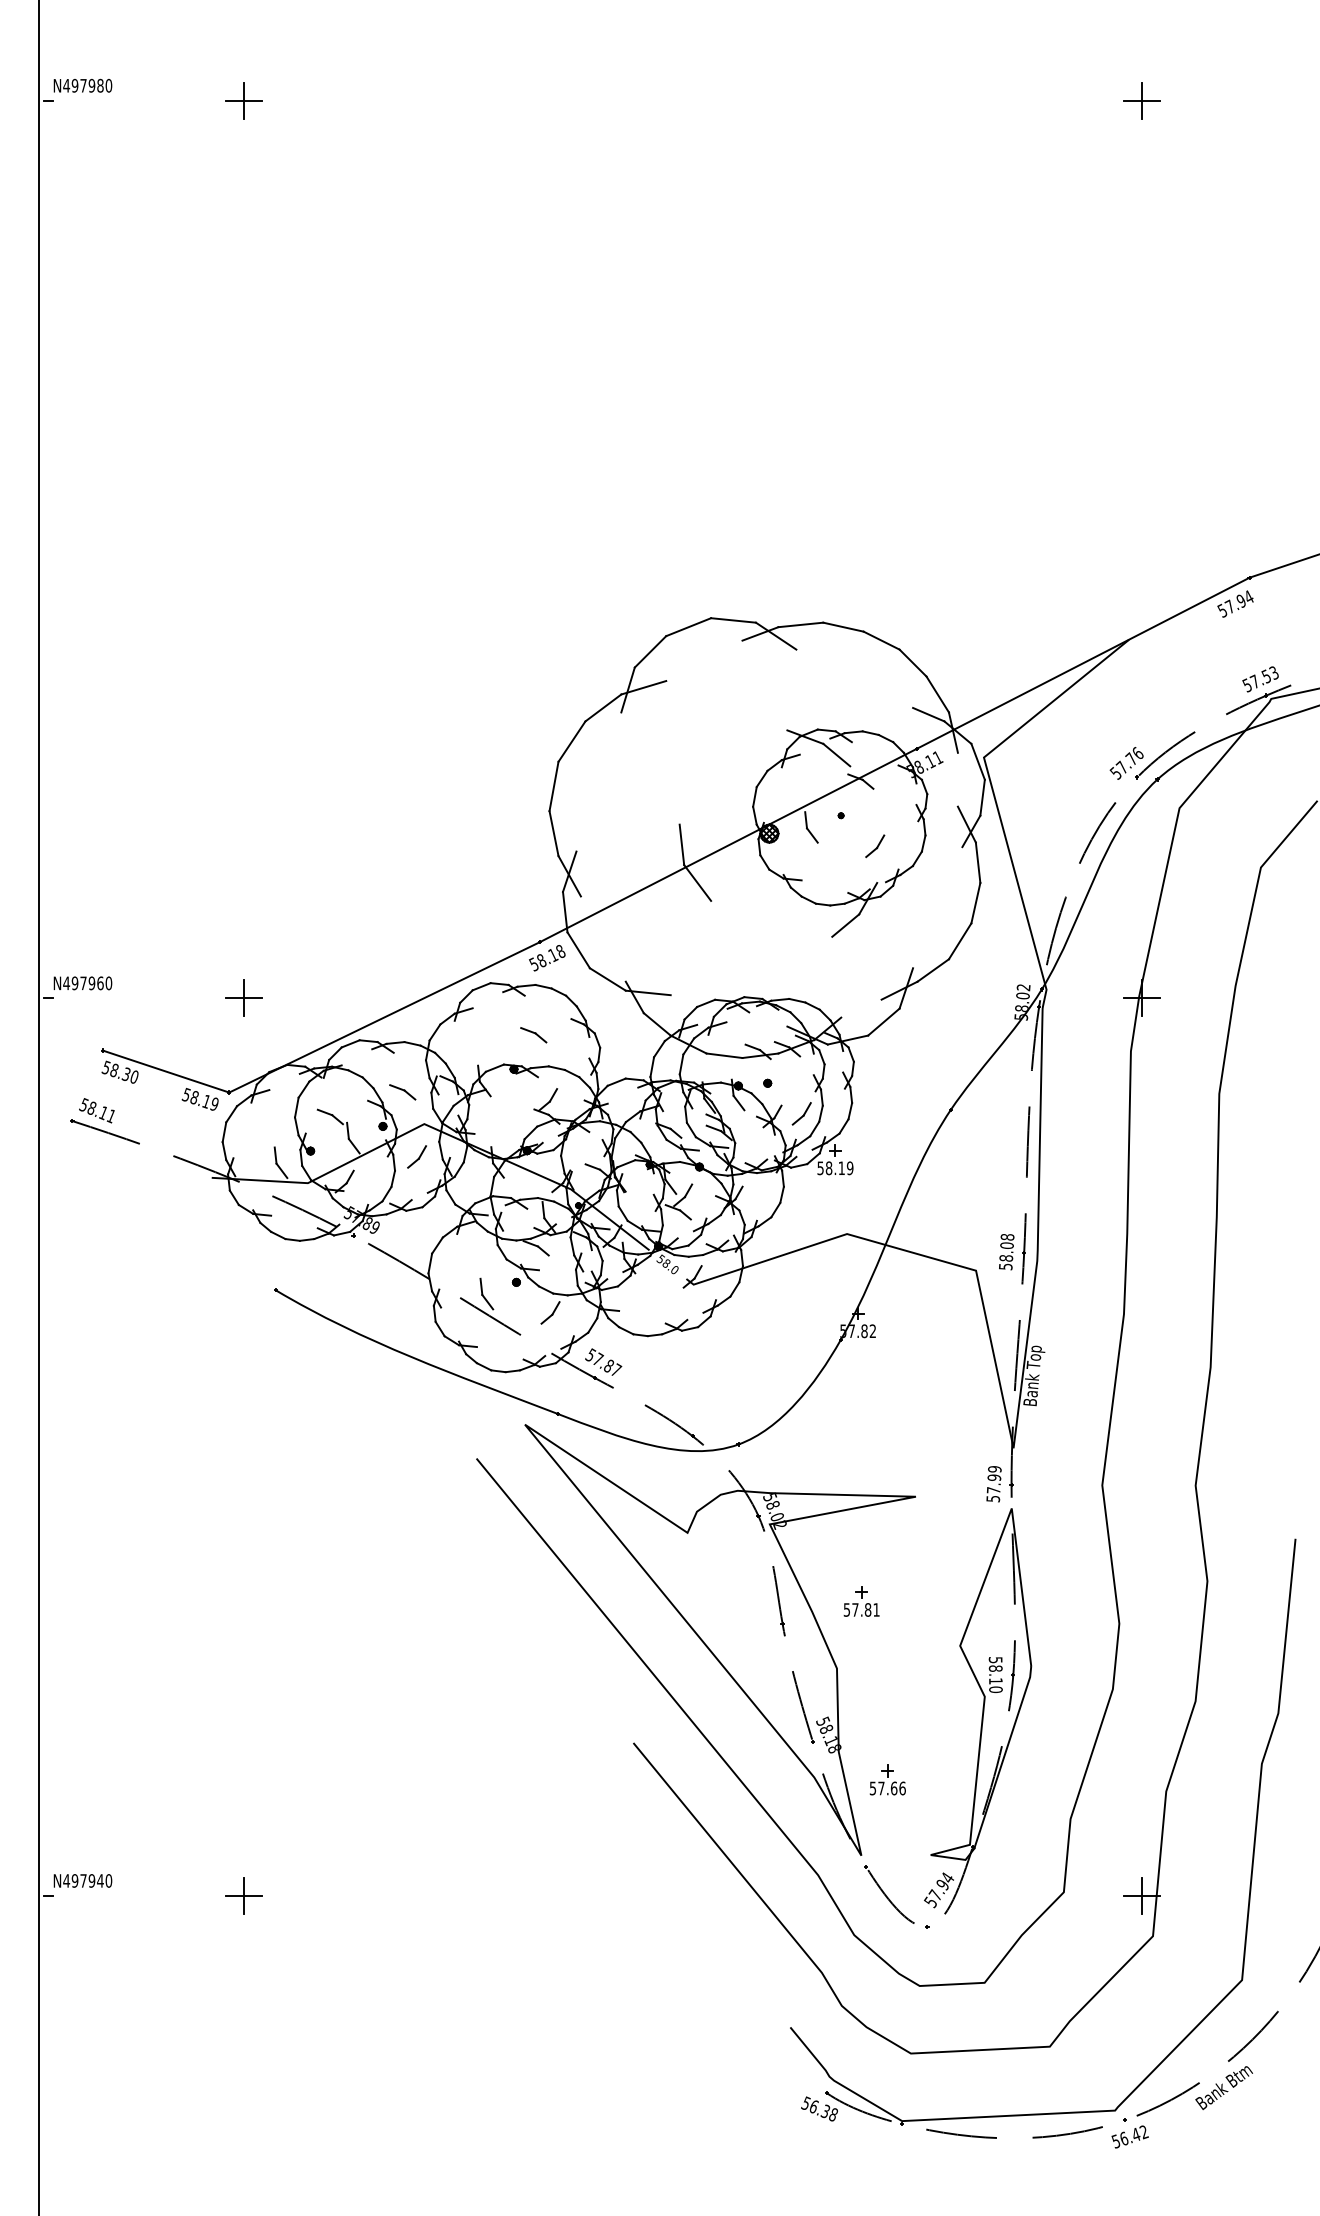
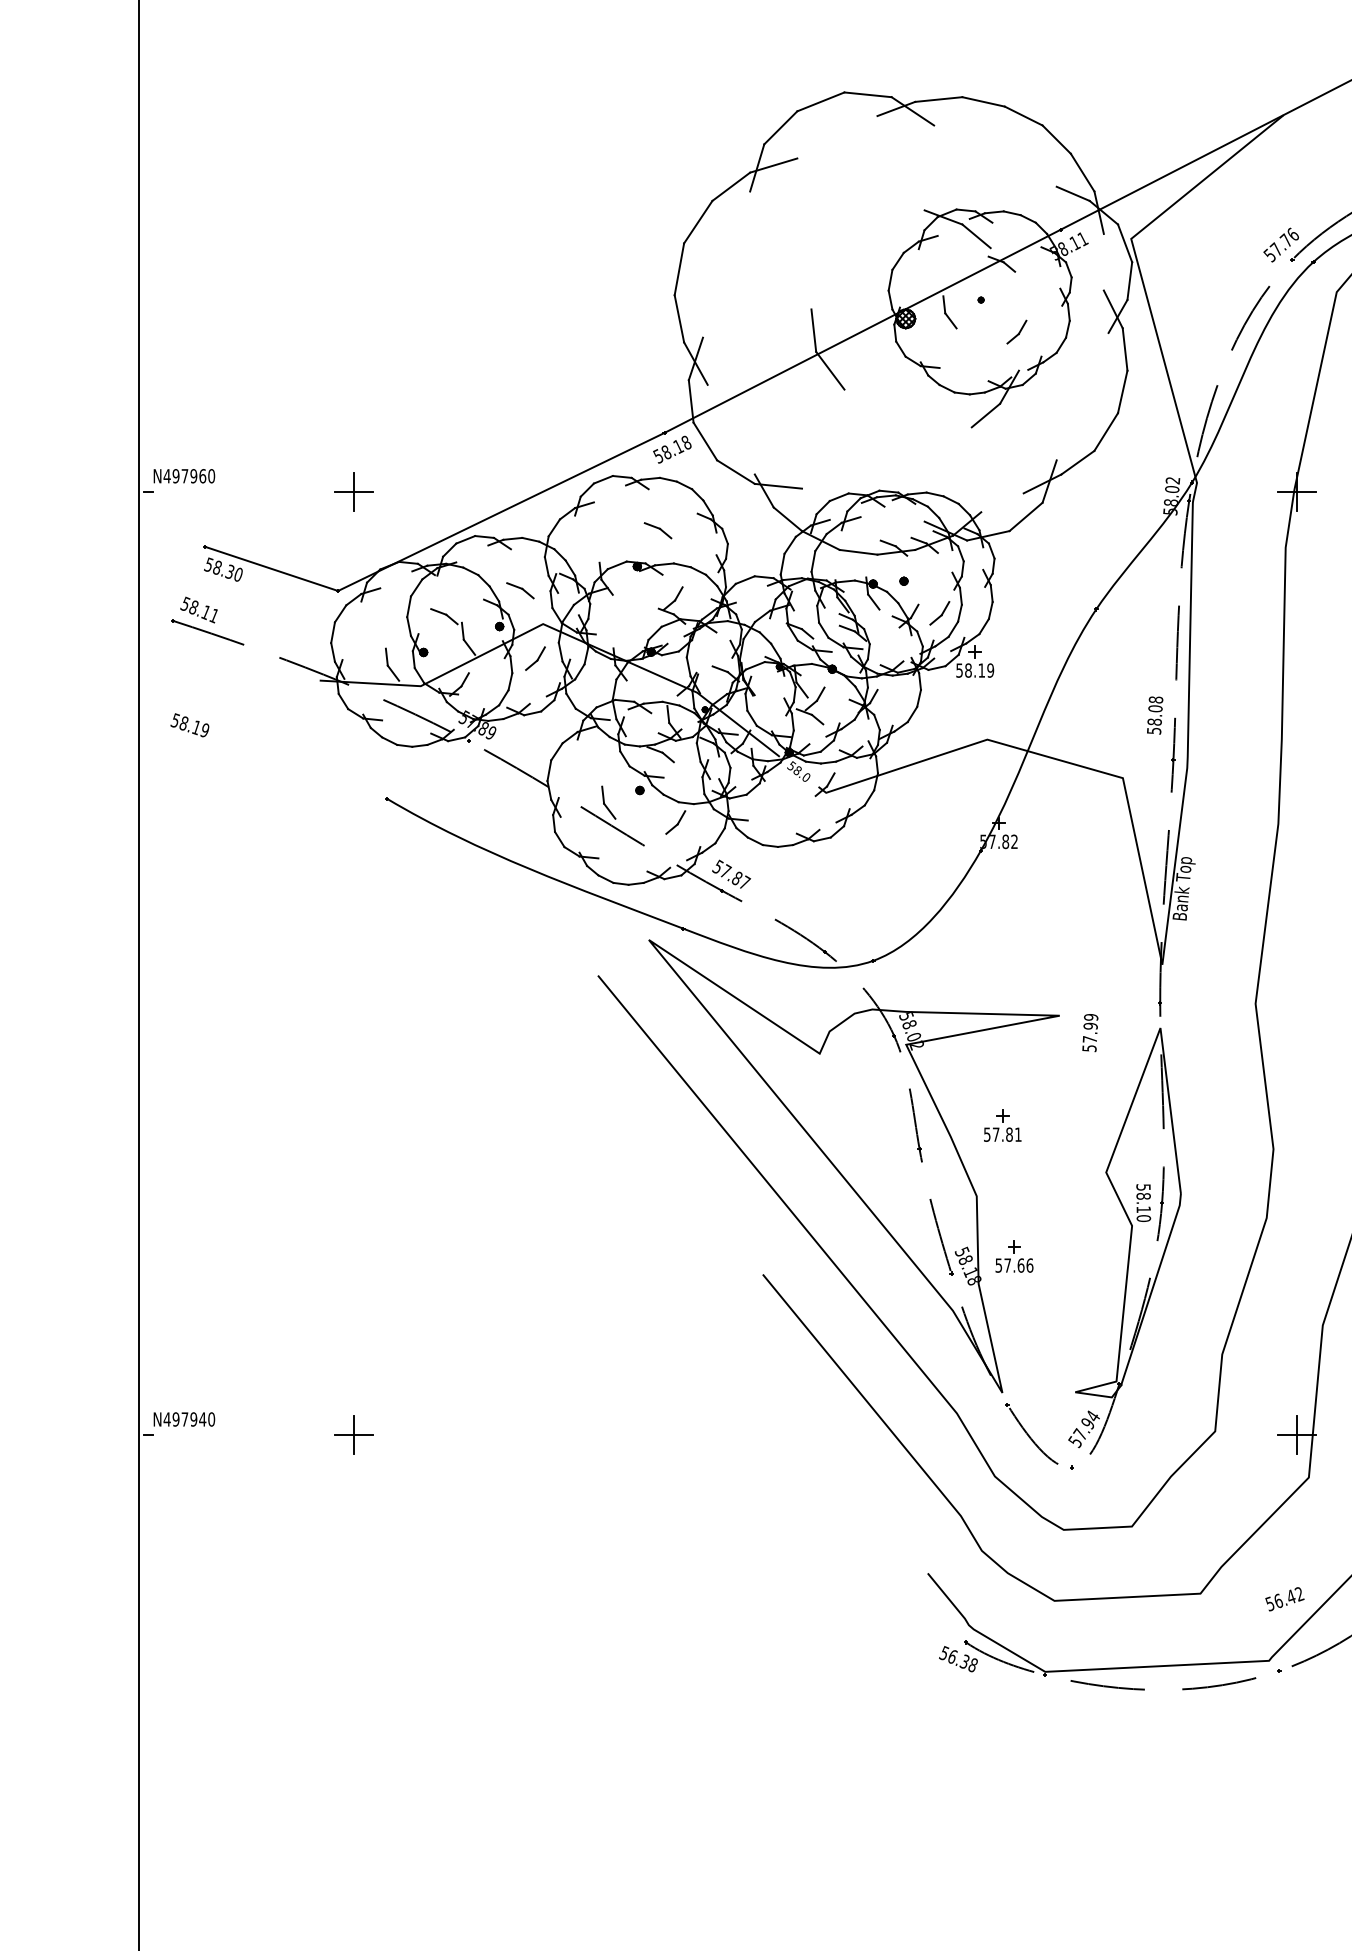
text: (199, 1099) -> (189, 725), moved
text: (1006, 1252) -> (1154, 715), moved
text: (993, 1484) -> (1089, 1033), moved
part: (887, 1779) -> (1014, 1256), moved
text: (1129, 2136) -> (1284, 1598), moved

